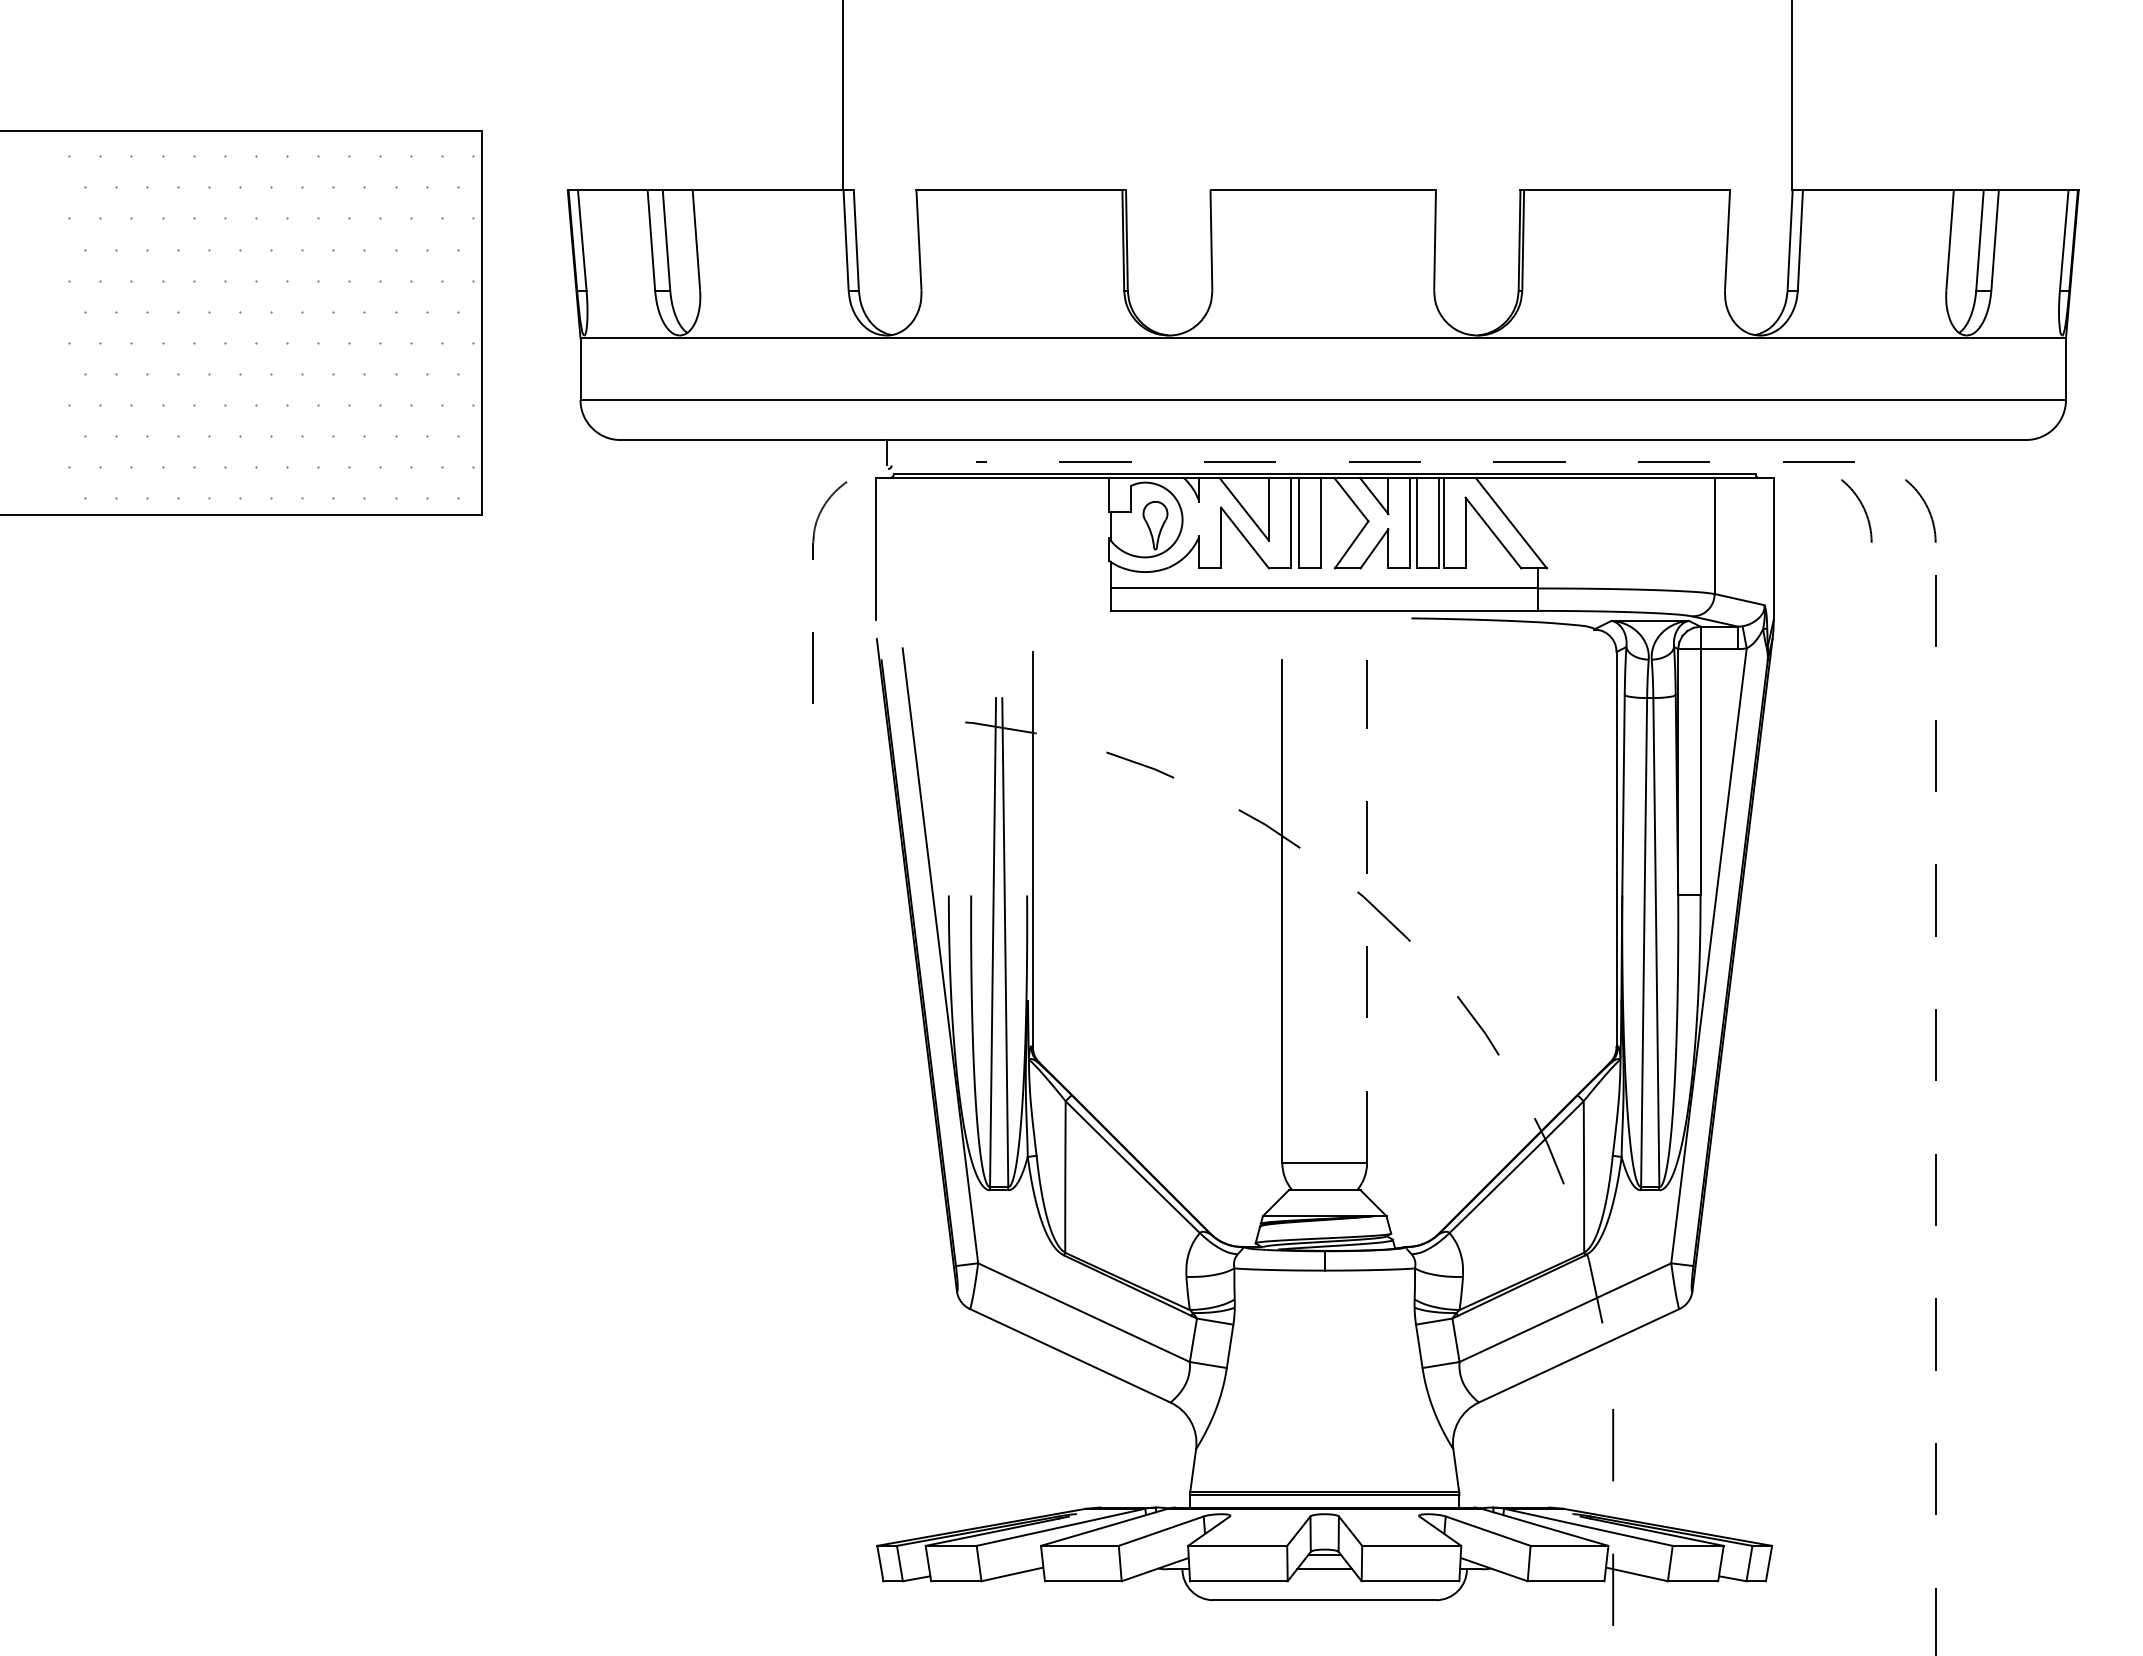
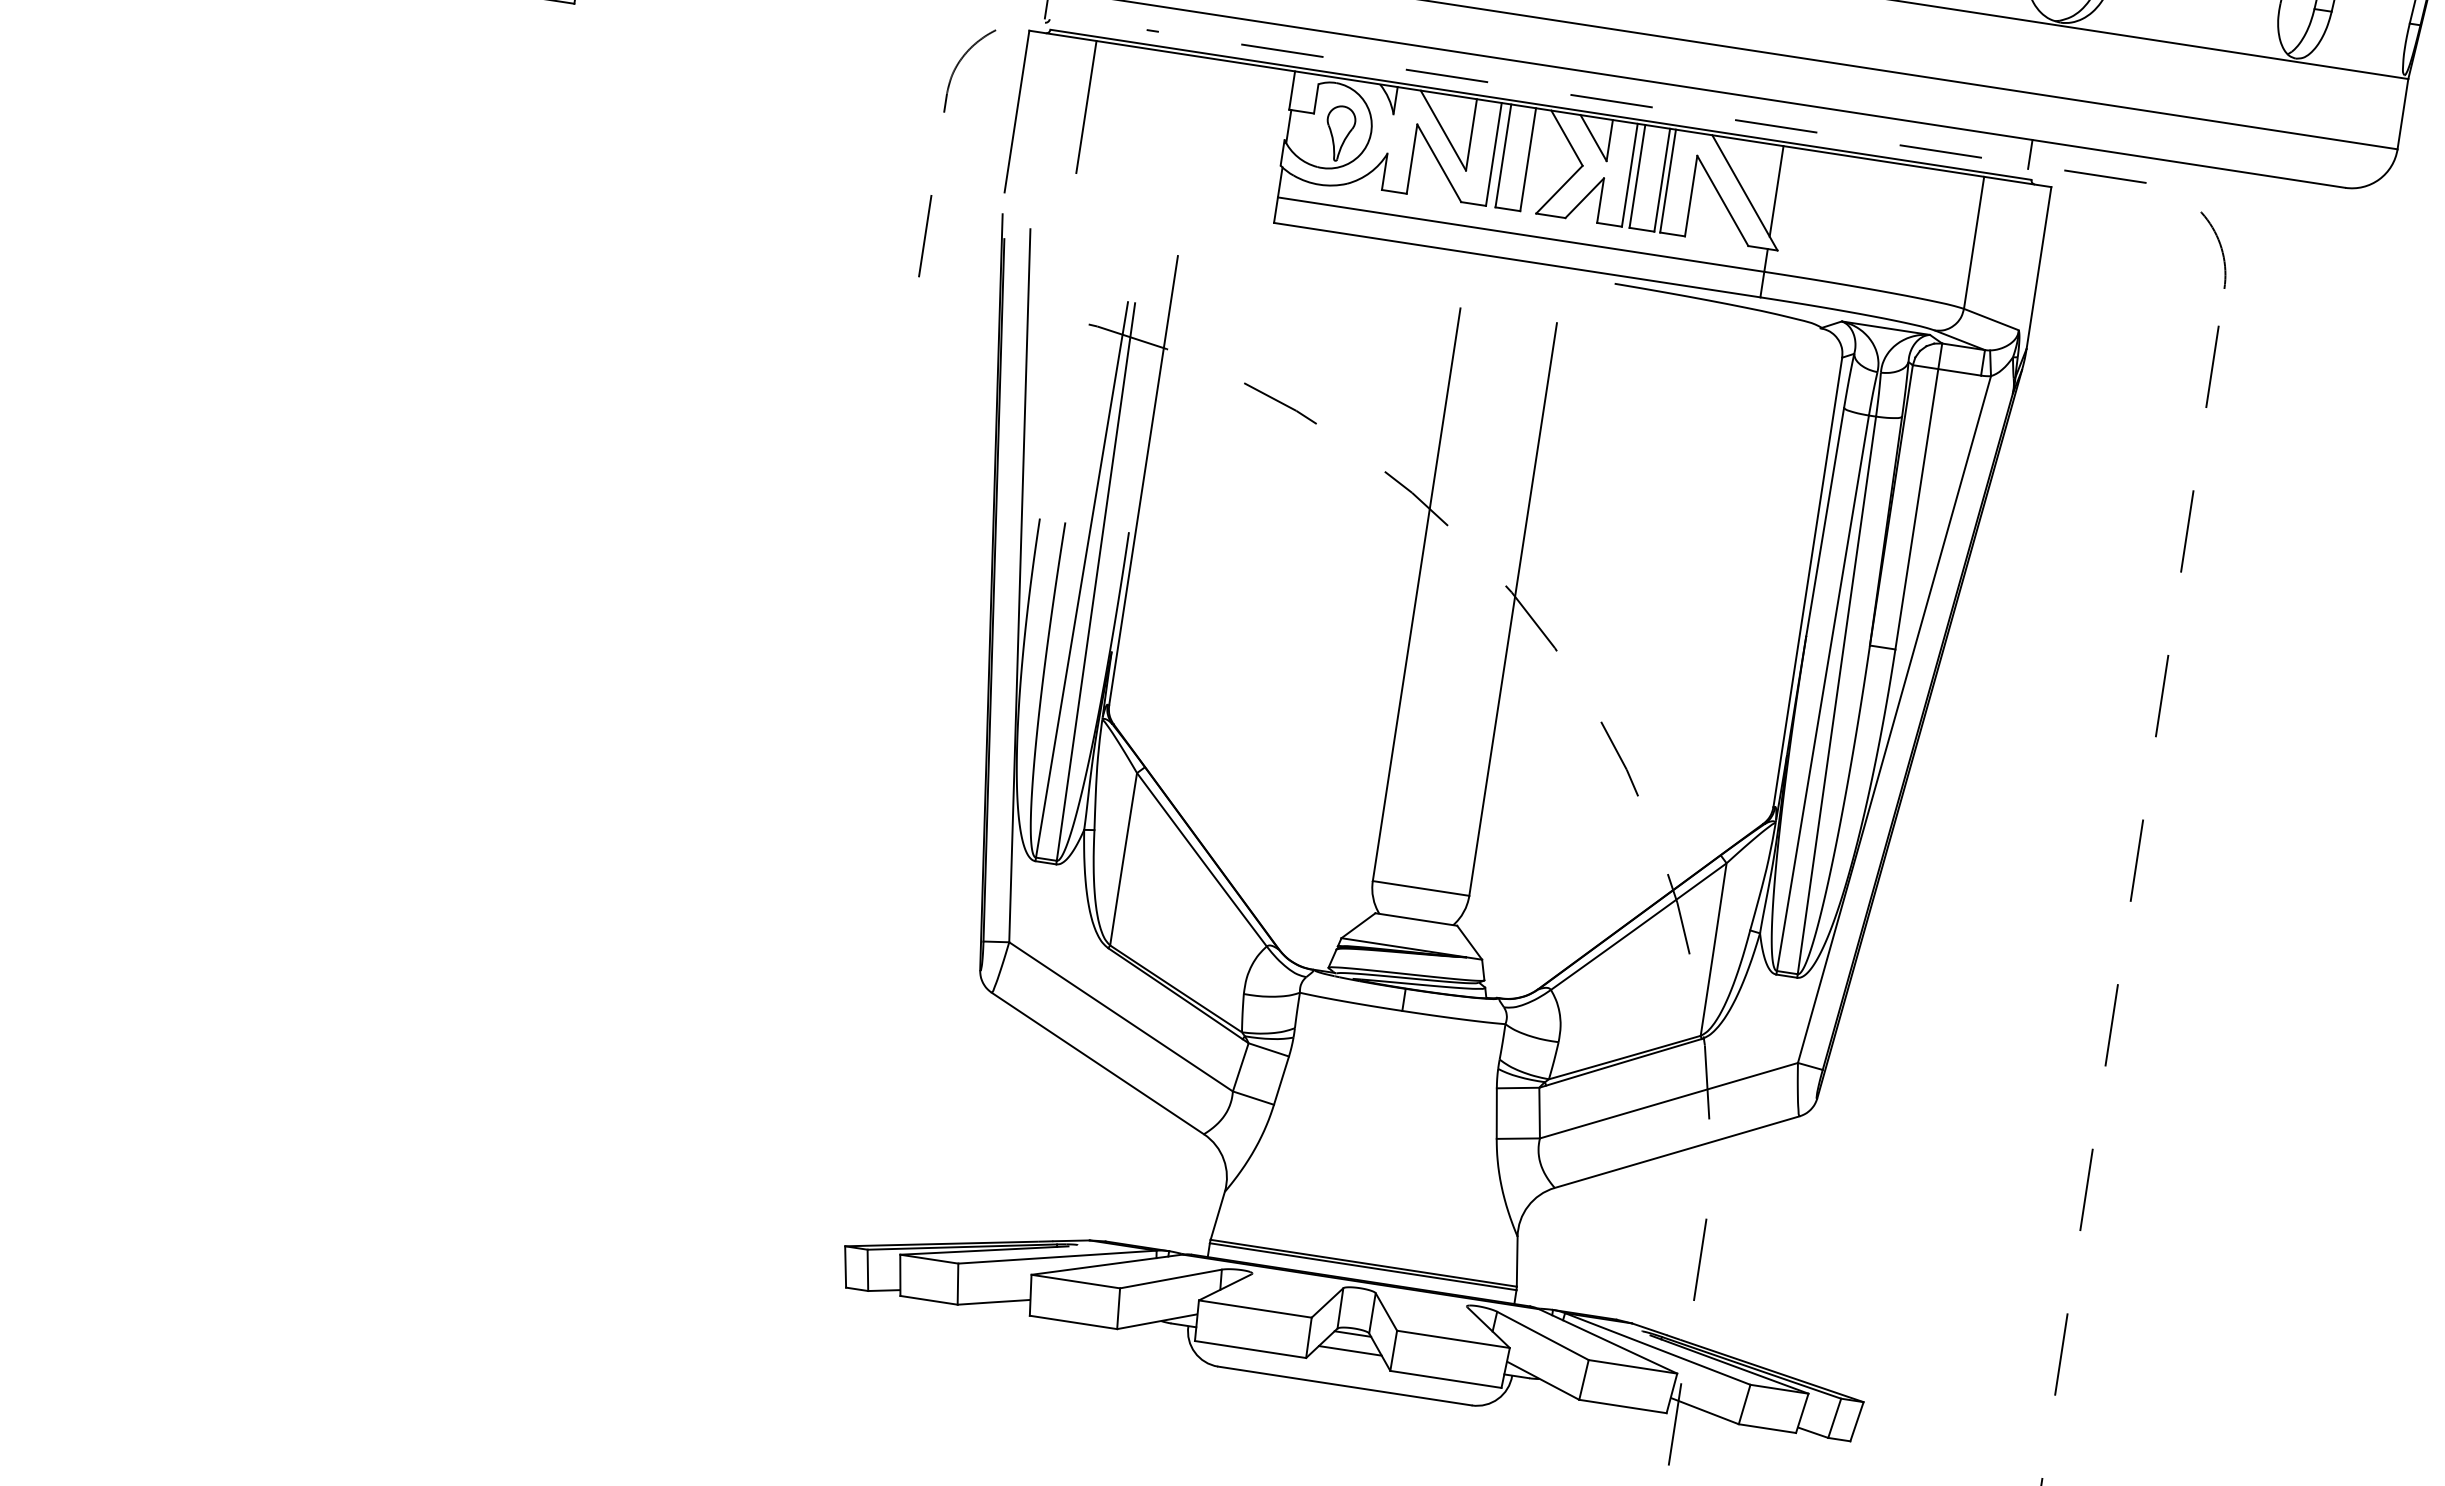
line: (1751, 452) -> (2030, 154), added
arc: (1862, 507) -> (2147, 236), removed
line: (1538, 517) -> (1776, 191), added
line: (934, 536) -> (1086, 107), added
line: (1367, 911) -> (1513, 609), dashed -> solid

